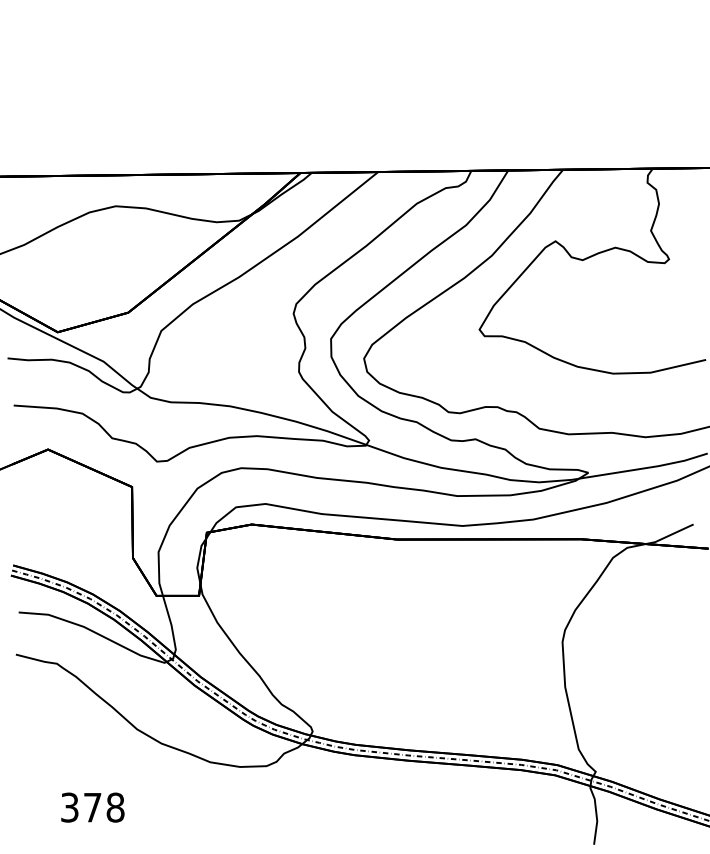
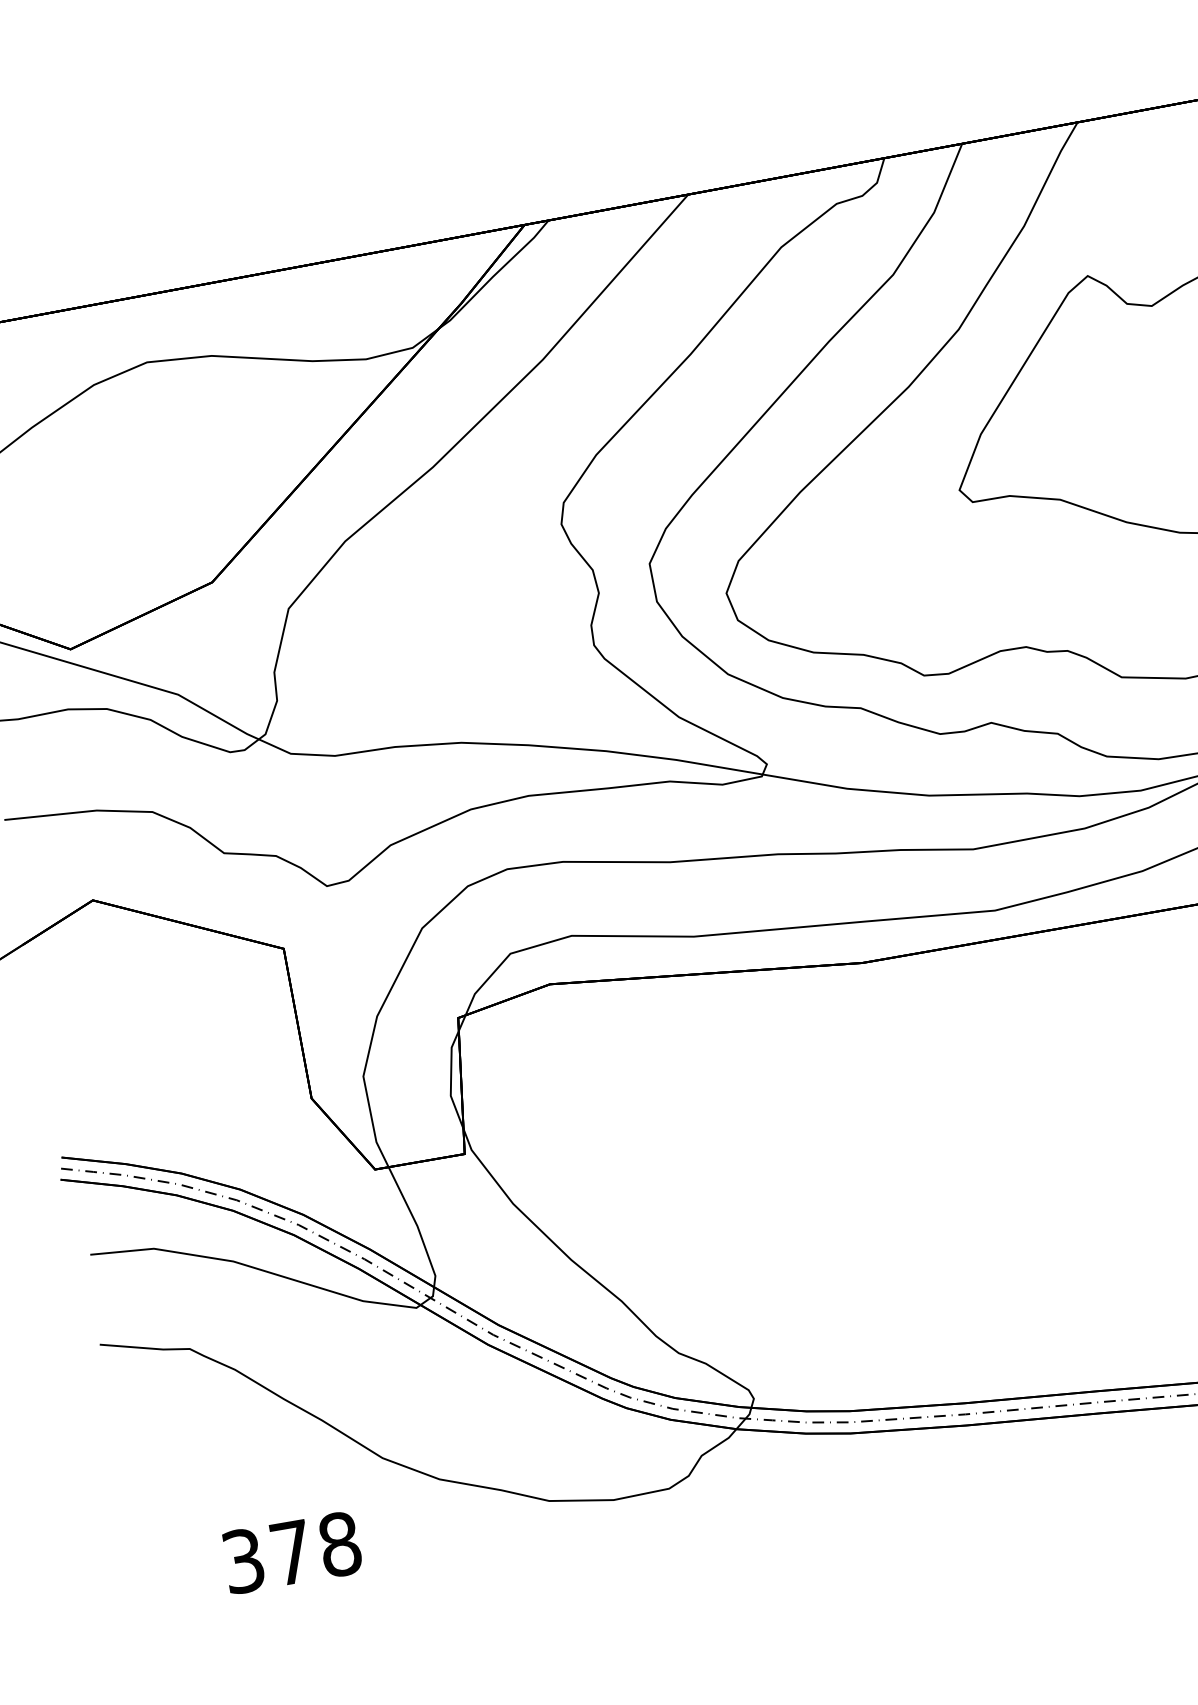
text: (92, 807) -> (291, 1552), moved

